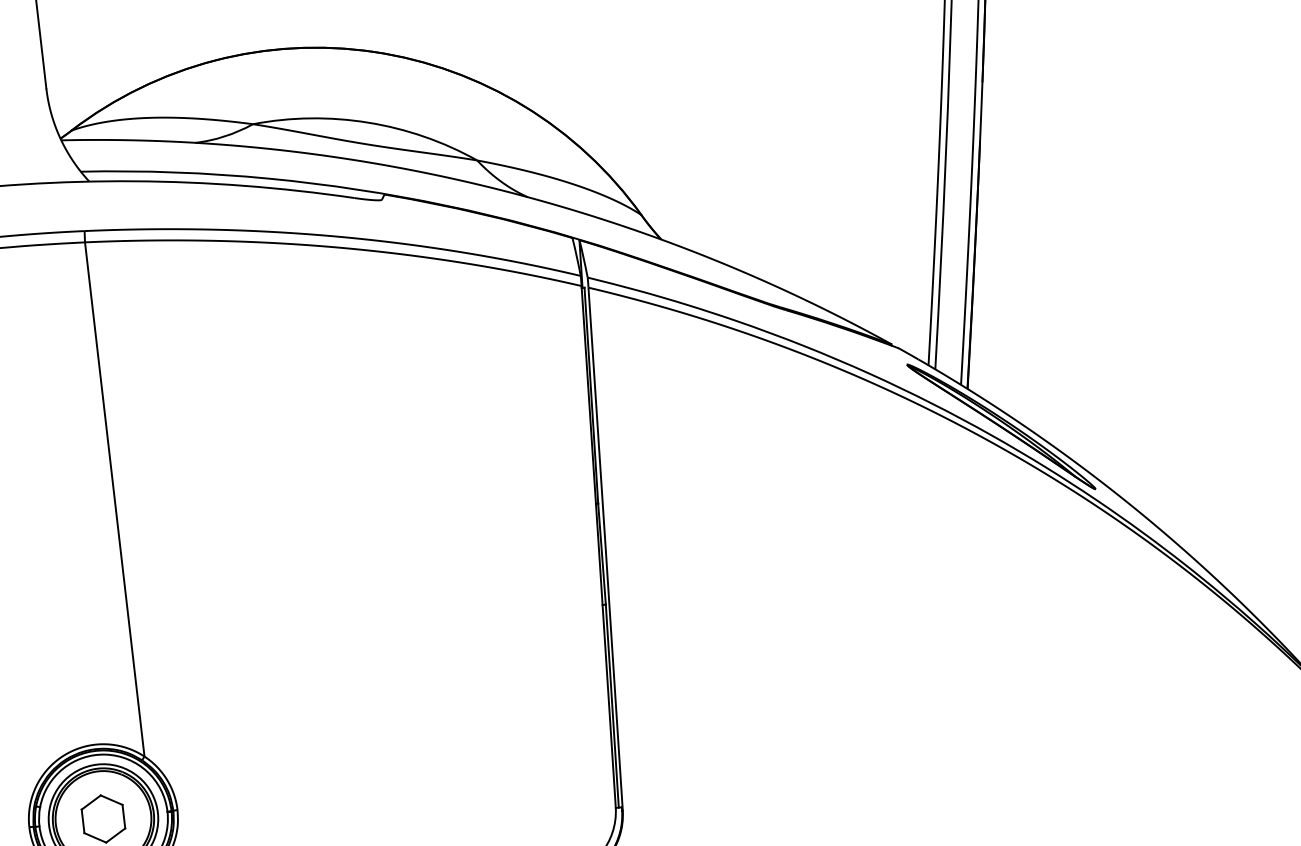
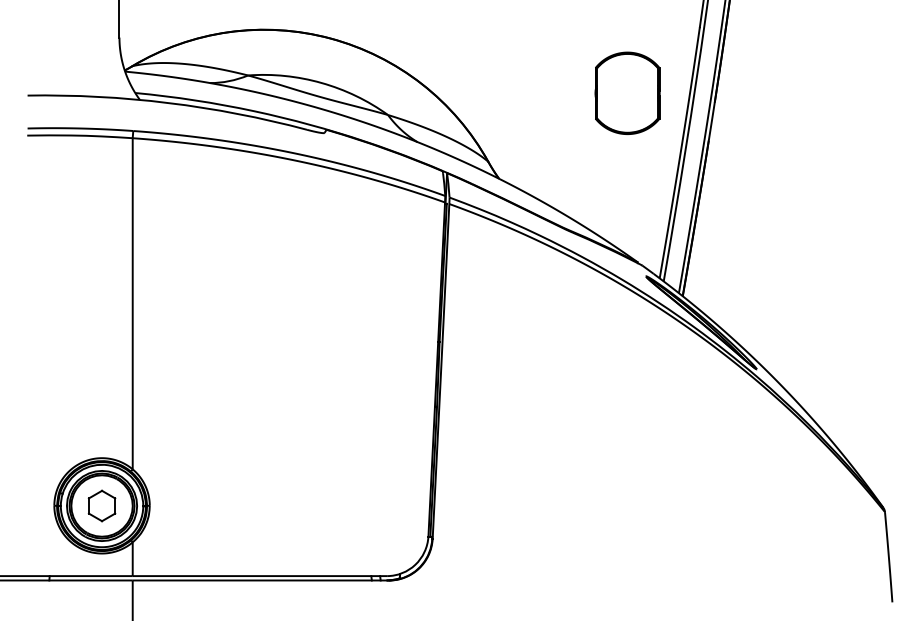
part: (845, 82) -> (627, 92), added

